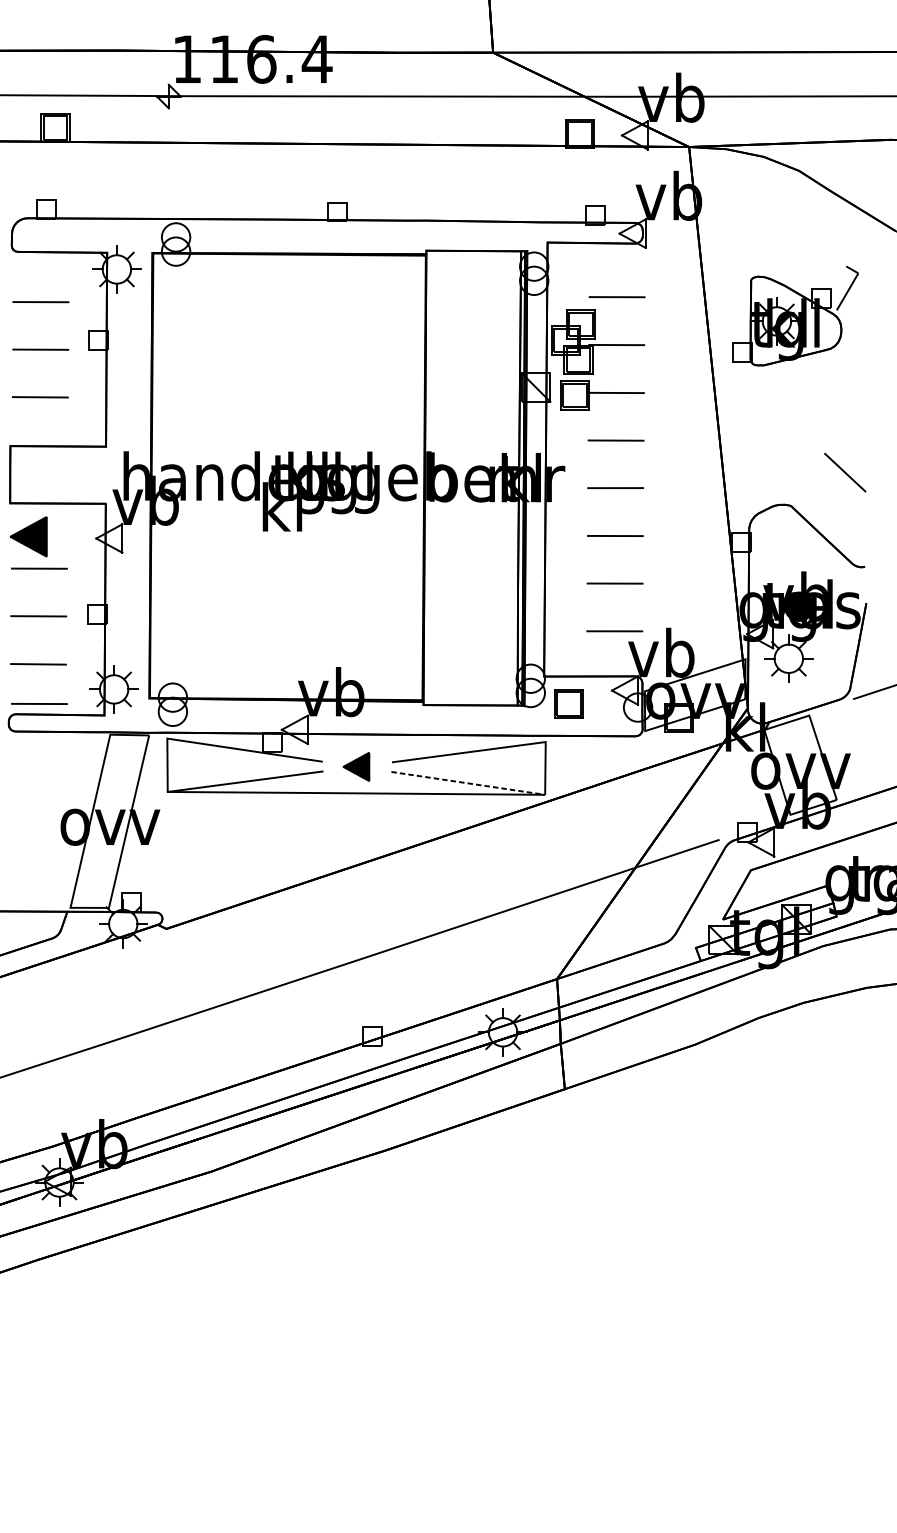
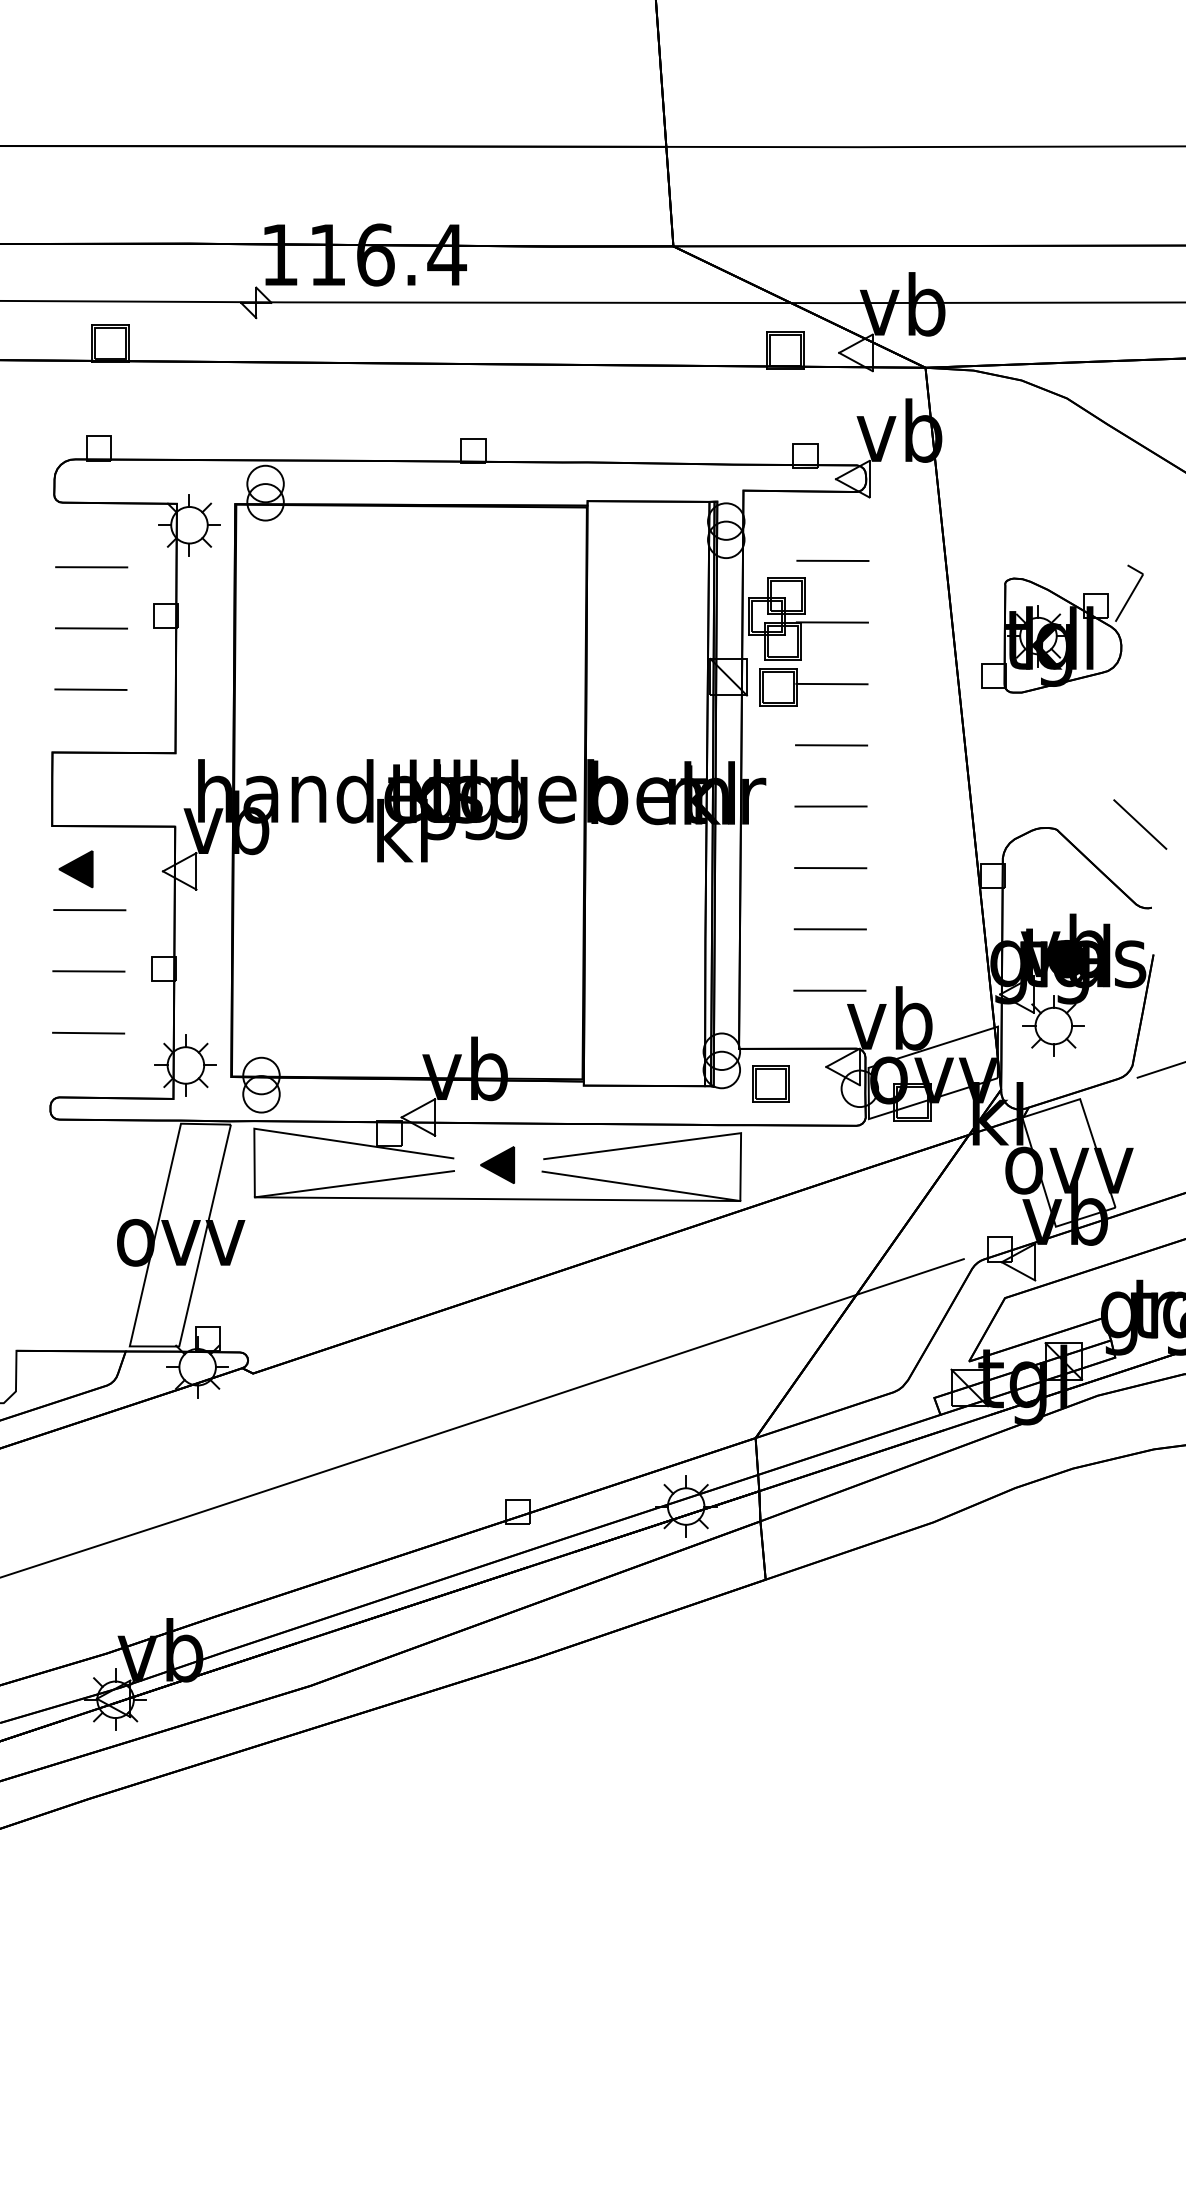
part: (795, 315) -> (1062, 628), moved
line: (845, 472) -> (1140, 824), moved
part: (28, 537) -> (75, 869), size x0.71
line: (39, 704) -> (89, 1084), removed
line: (468, 783) -> (641, 1186), dashed -> solid

